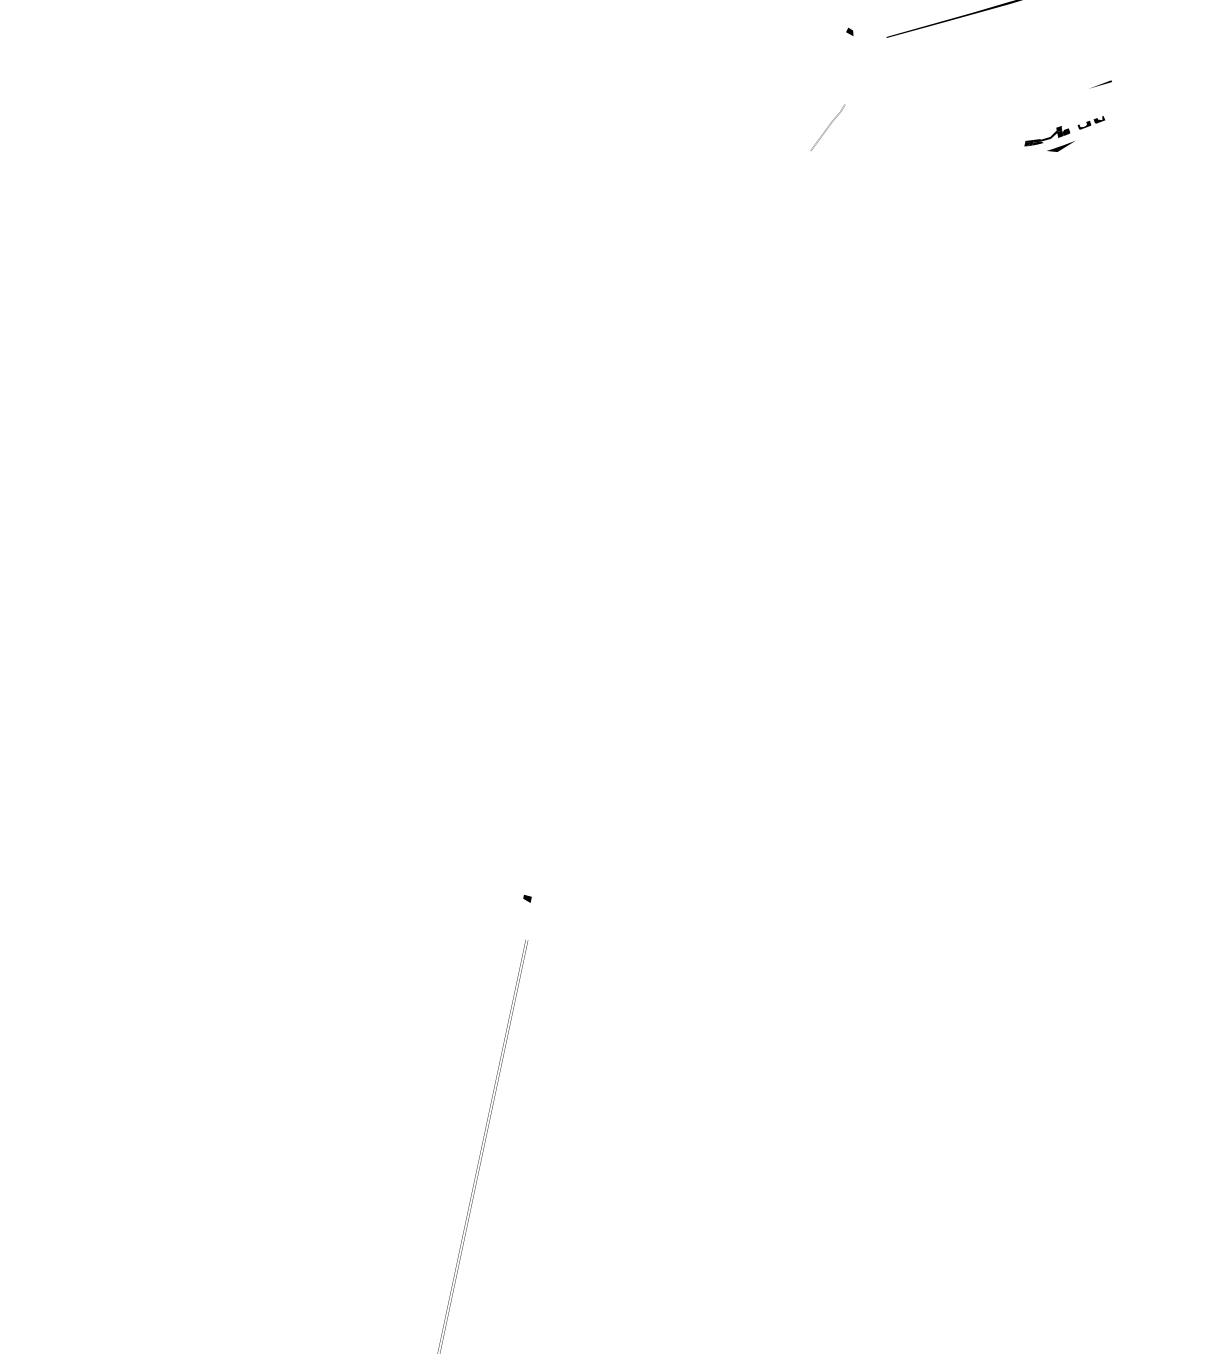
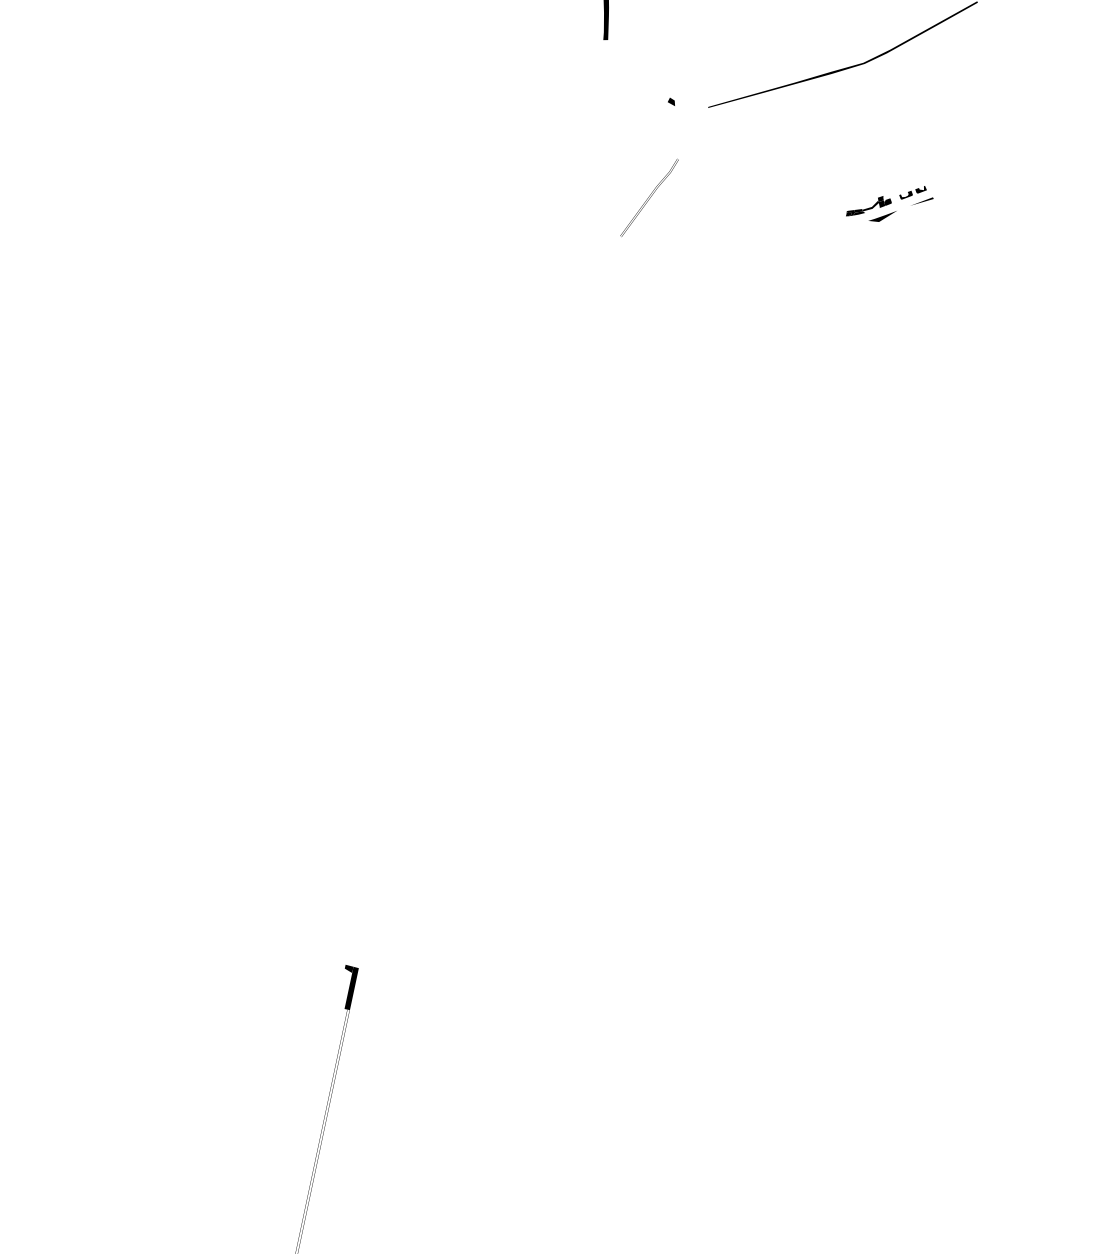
part: (1100, 84) -> (922, 201), moved
part: (827, 127) -> (649, 197), size x1.67
fill: (529, 918) -> (351, 988), added

